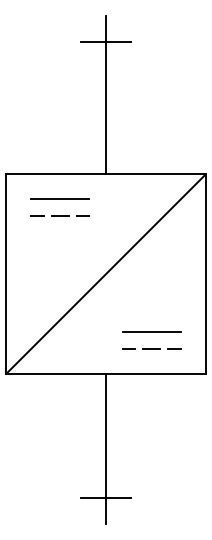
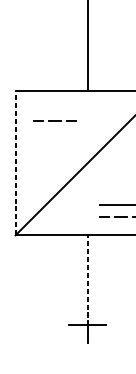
line: (60, 199) -> (54, 109), removed
line: (6, 274) -> (15, 163), solid -> dashed
line: (105, 435) -> (87, 279), solid -> dashed

